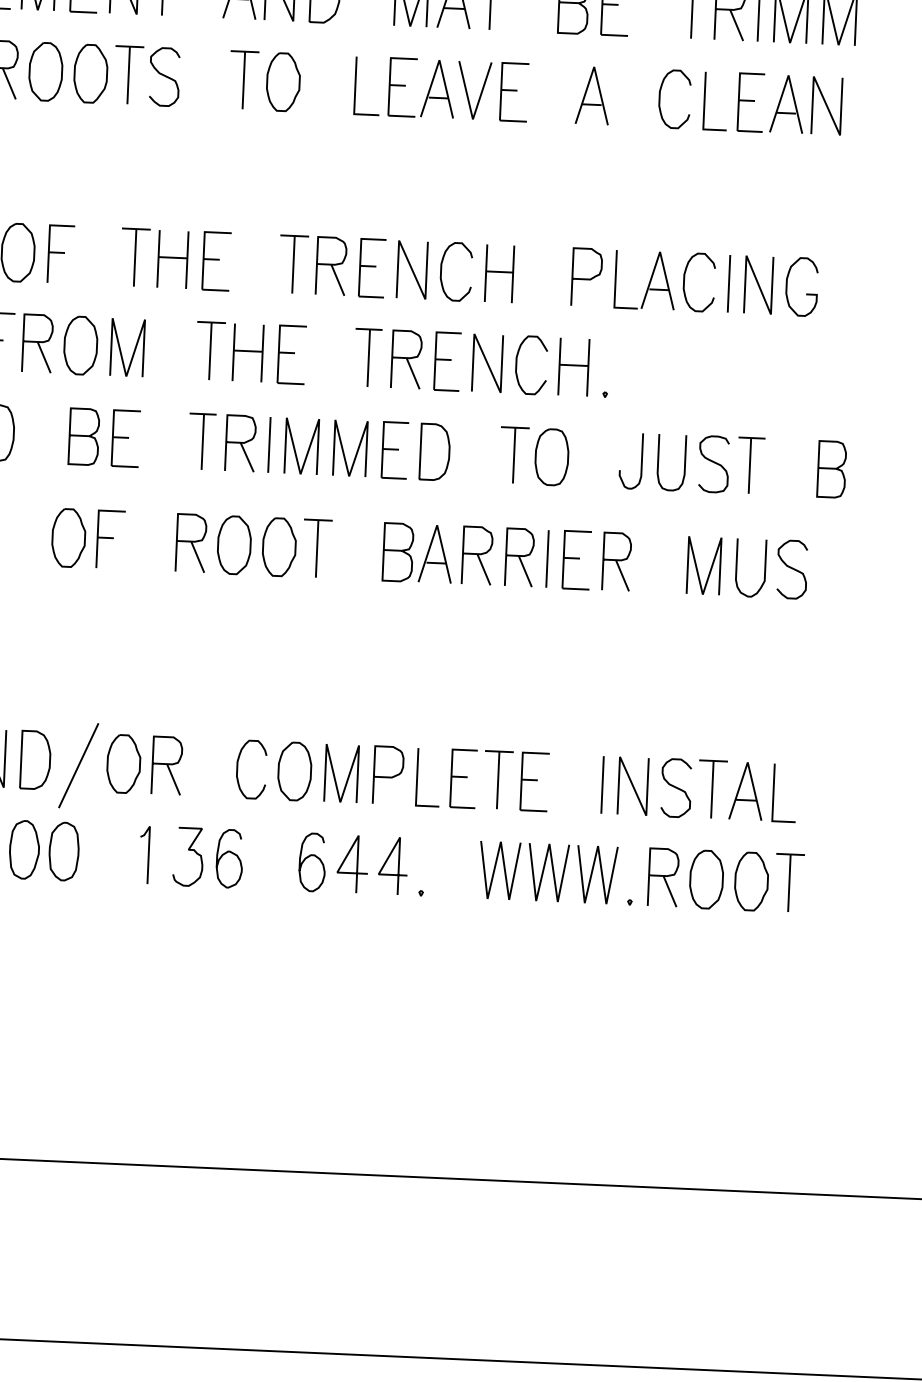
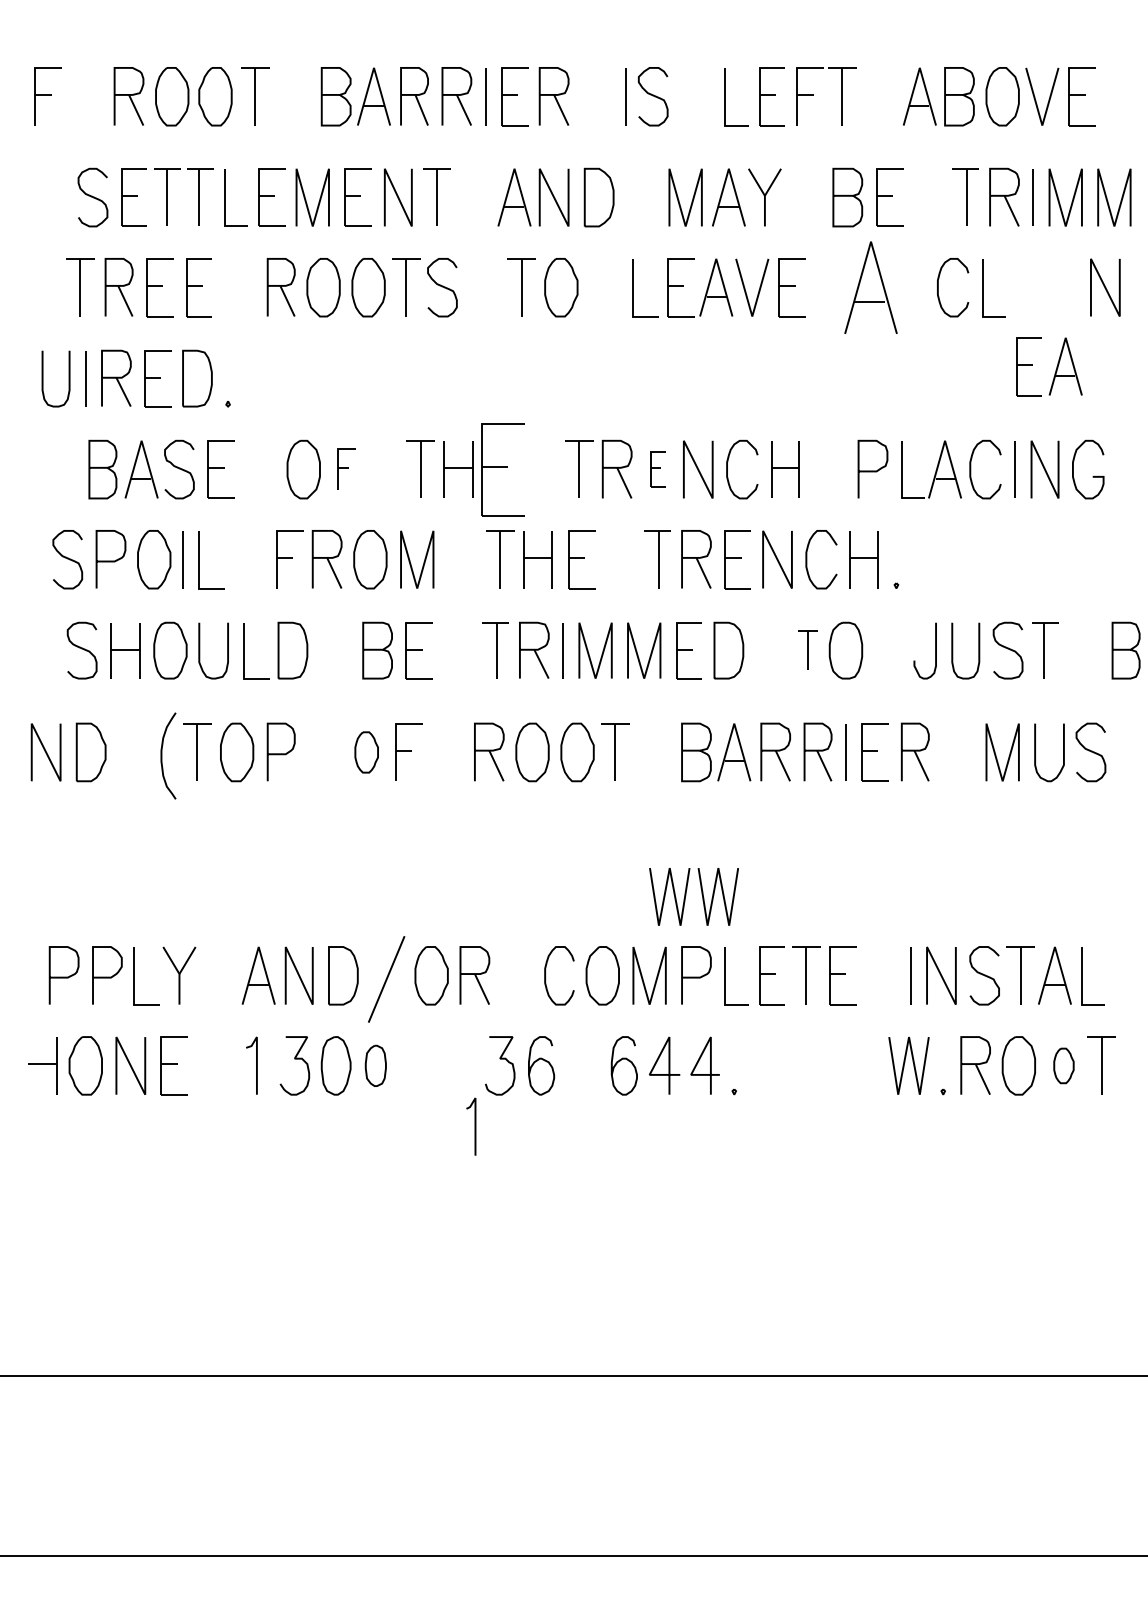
part: (593, 95) -> (871, 287), size x1.6
part: (776, 106) -> (1055, 369), moved
part: (60, 253) -> (346, 468), size x0.7
part: (215, 261) -> (501, 469), size x1.6
part: (371, 268) -> (657, 469), size x0.6
part: (514, 455) -> (808, 650), size x0.7
part: (68, 538) -> (366, 752), size x0.7
part: (63, 851) -> (375, 1065), size x0.7
line: (147, 854) -> (474, 1126), moved
part: (516, 869) -> (686, 895), moved
part: (751, 881) -> (1063, 1065), size x0.6

